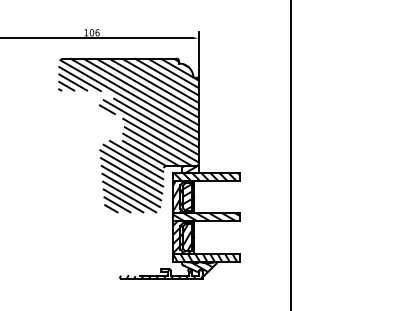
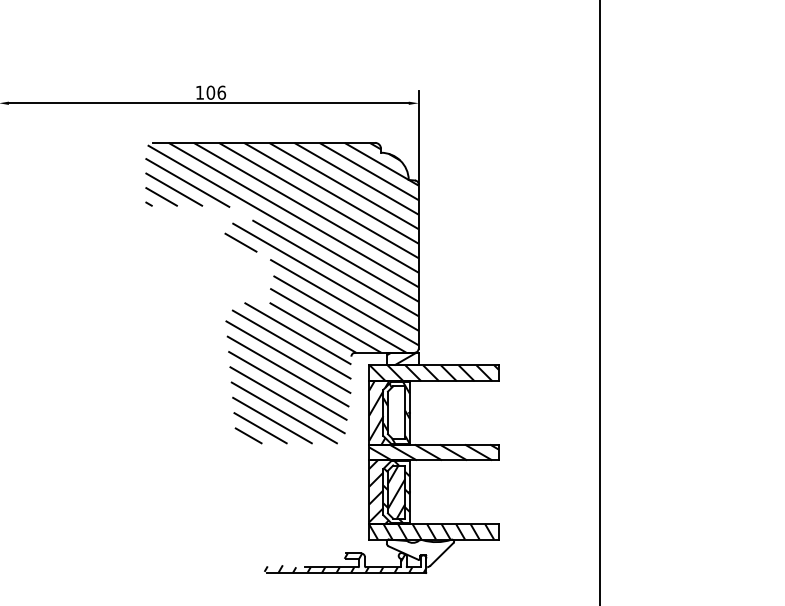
hatch: (186, 197) -> (395, 413), removed
hatch: (197, 267) -> (416, 550), removed

